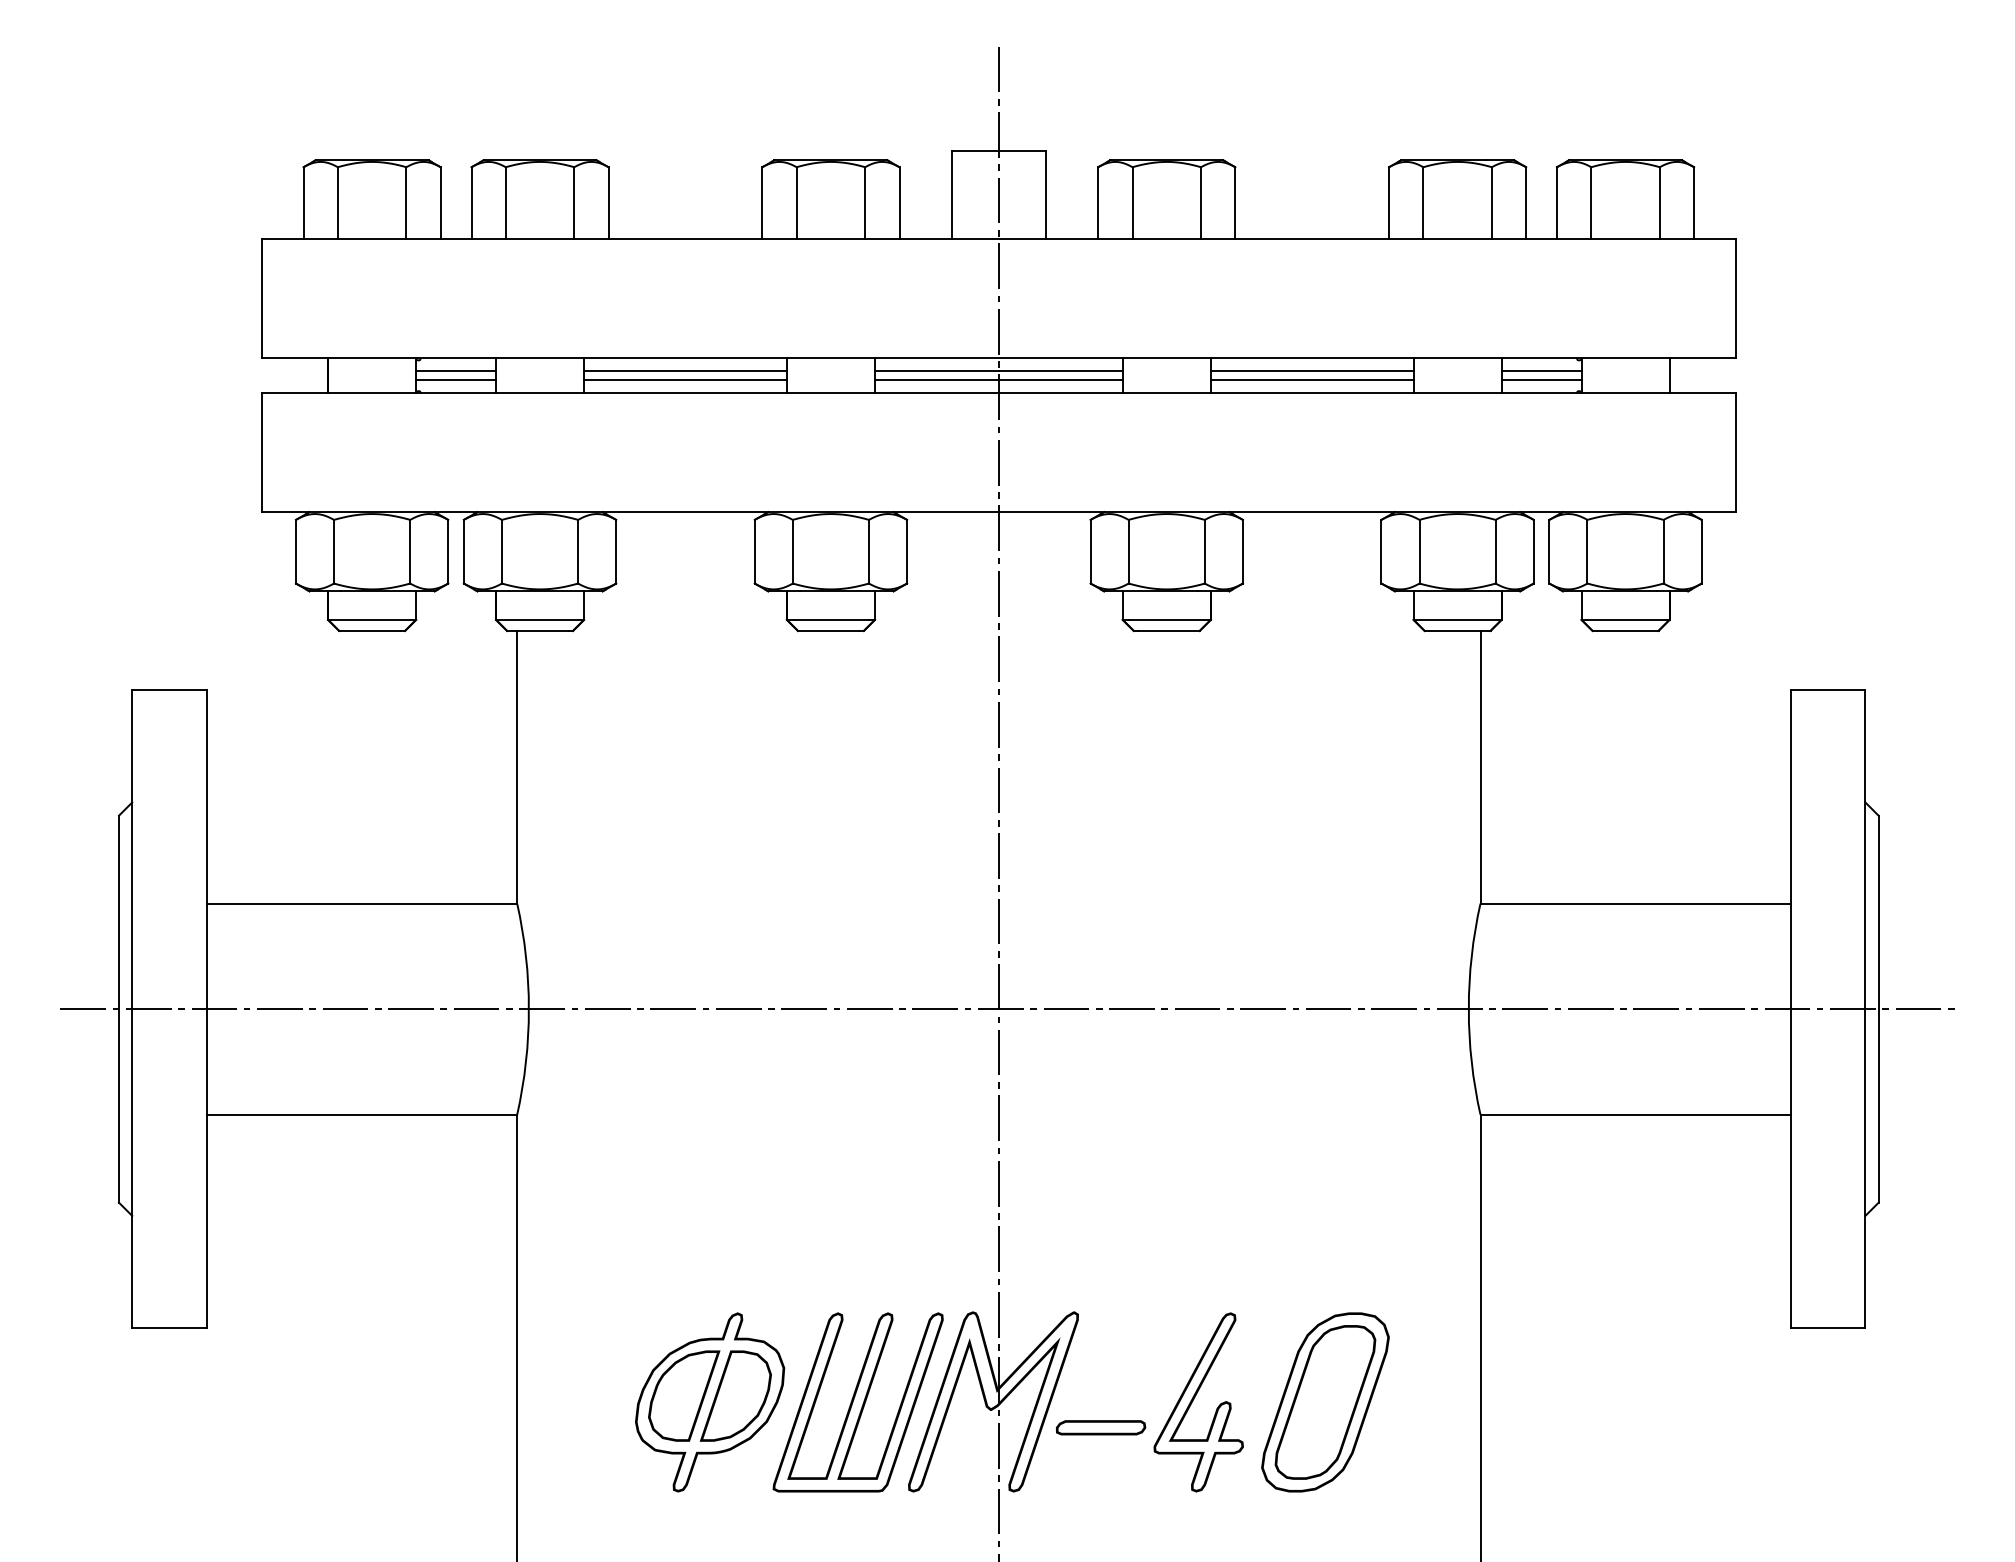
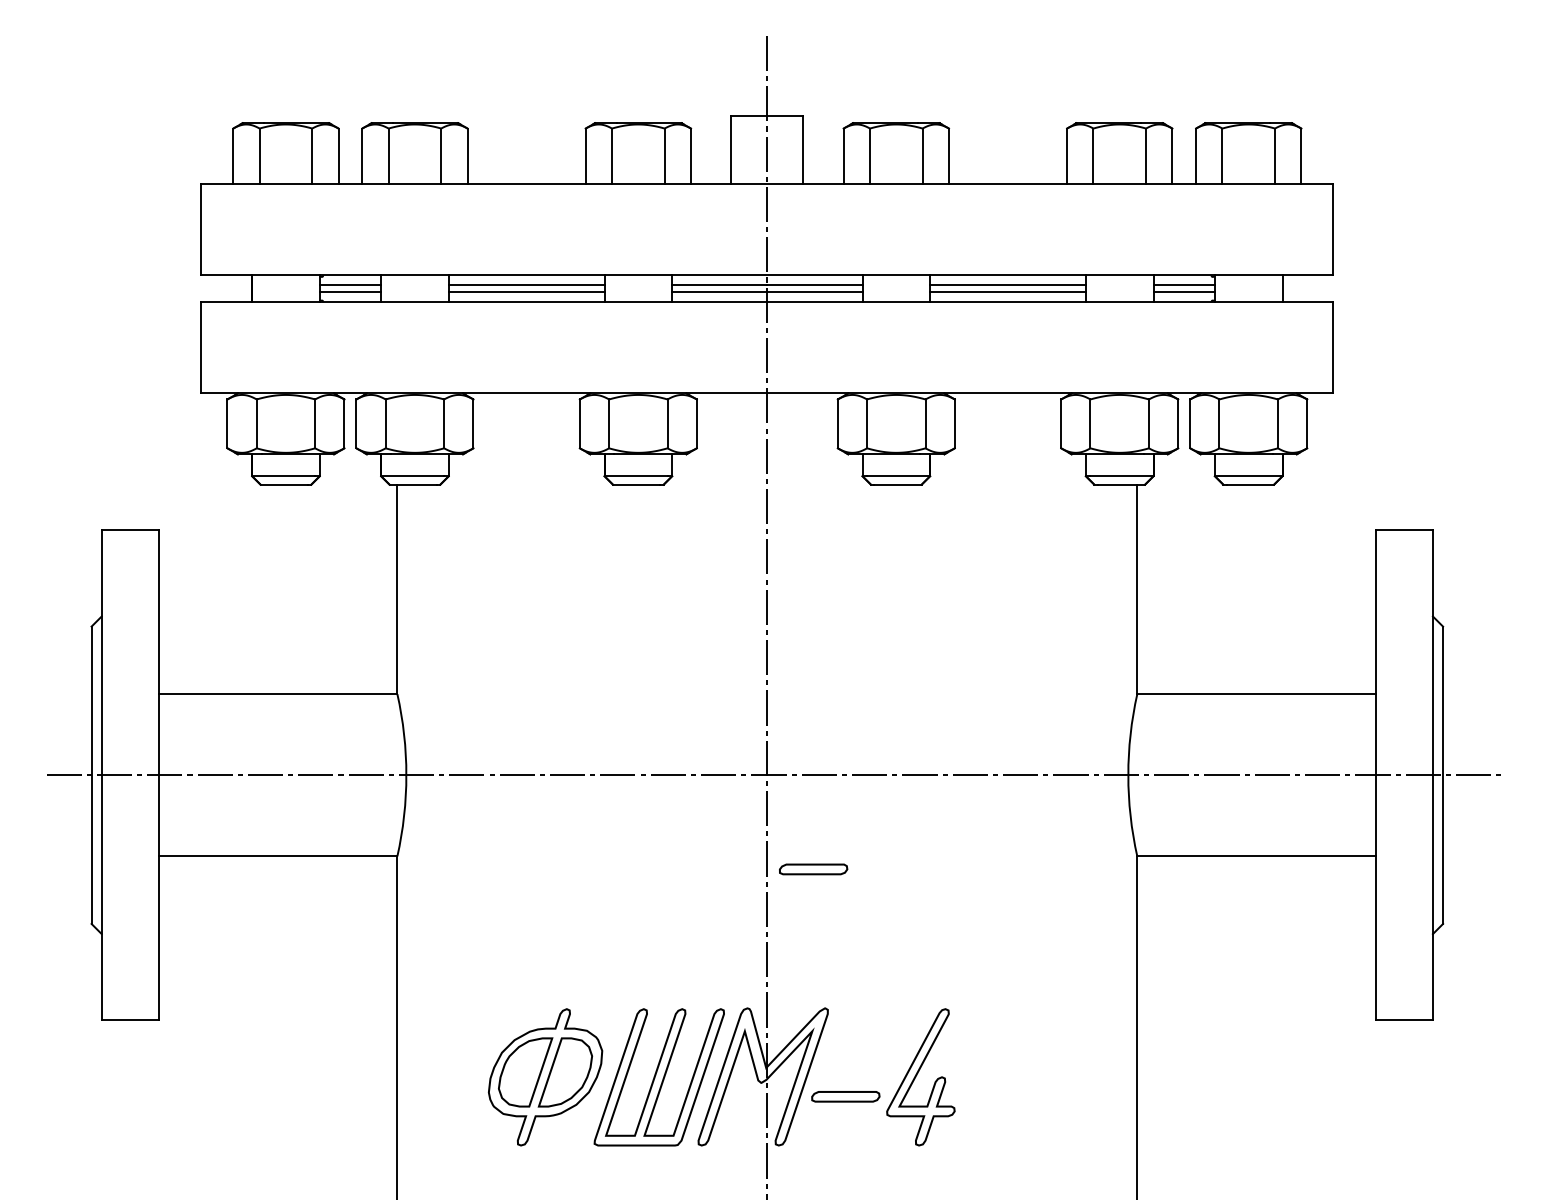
part: (1059, 1131) -> (813, 869), added
part: (1325, 1402) -> (1018, 1077), removed

